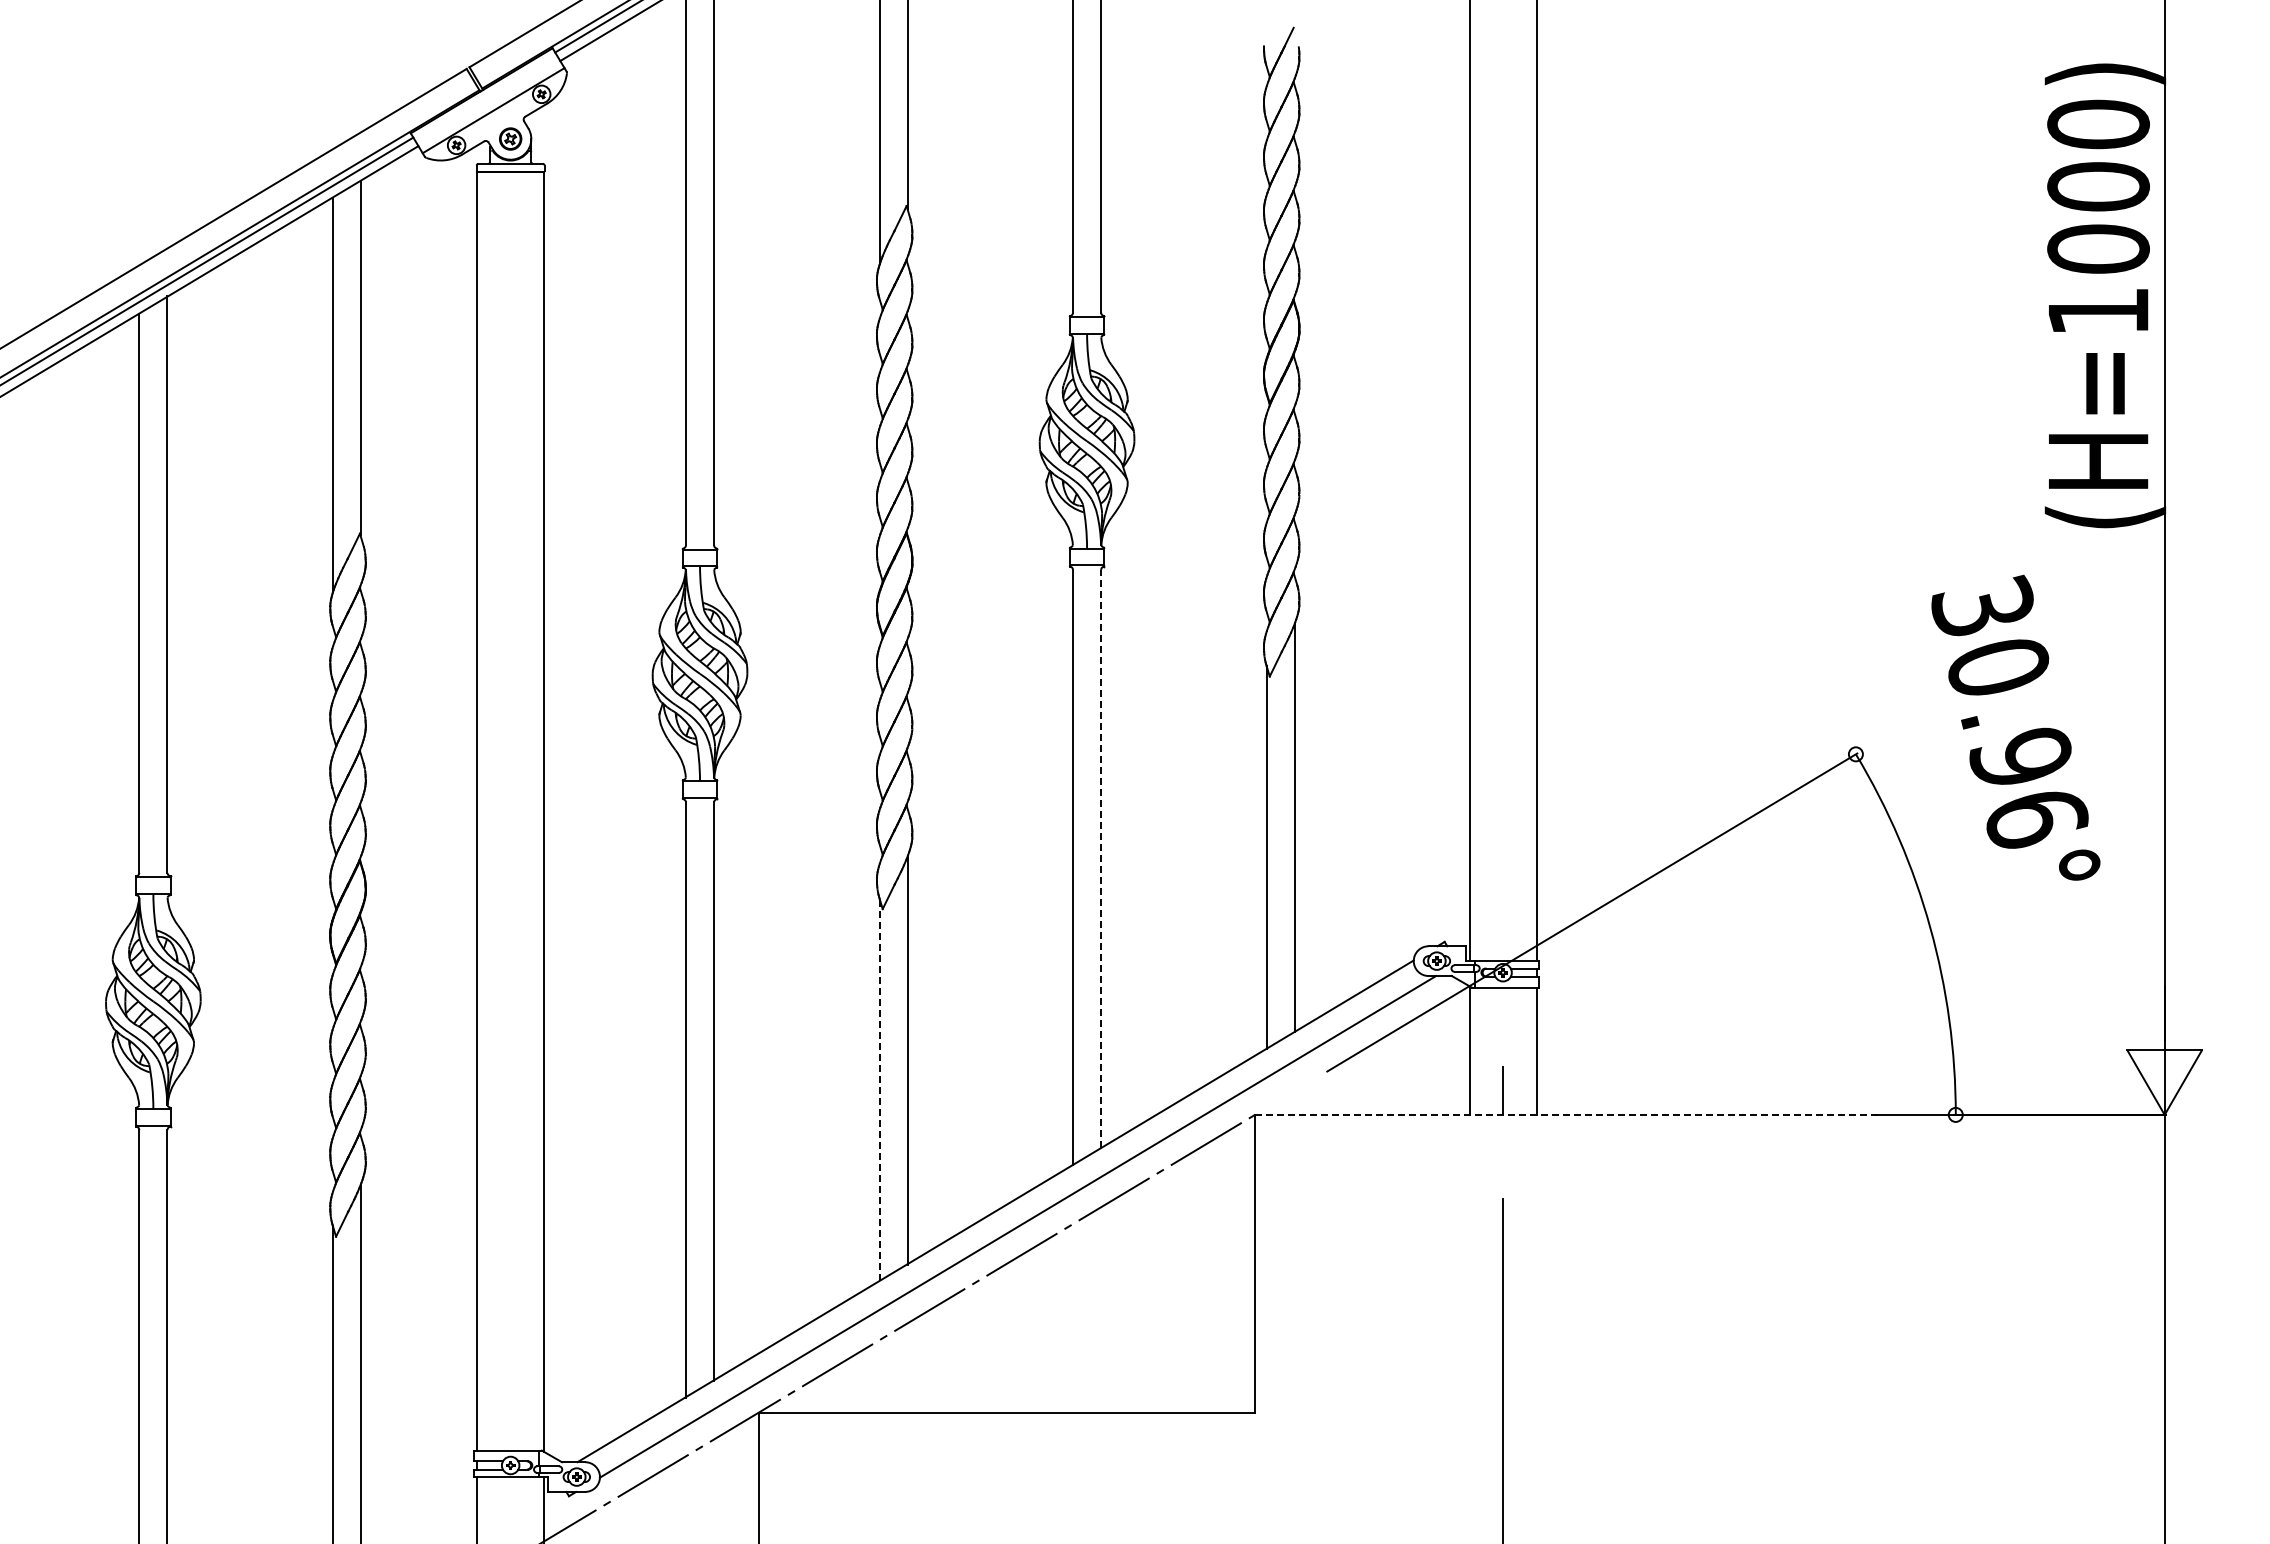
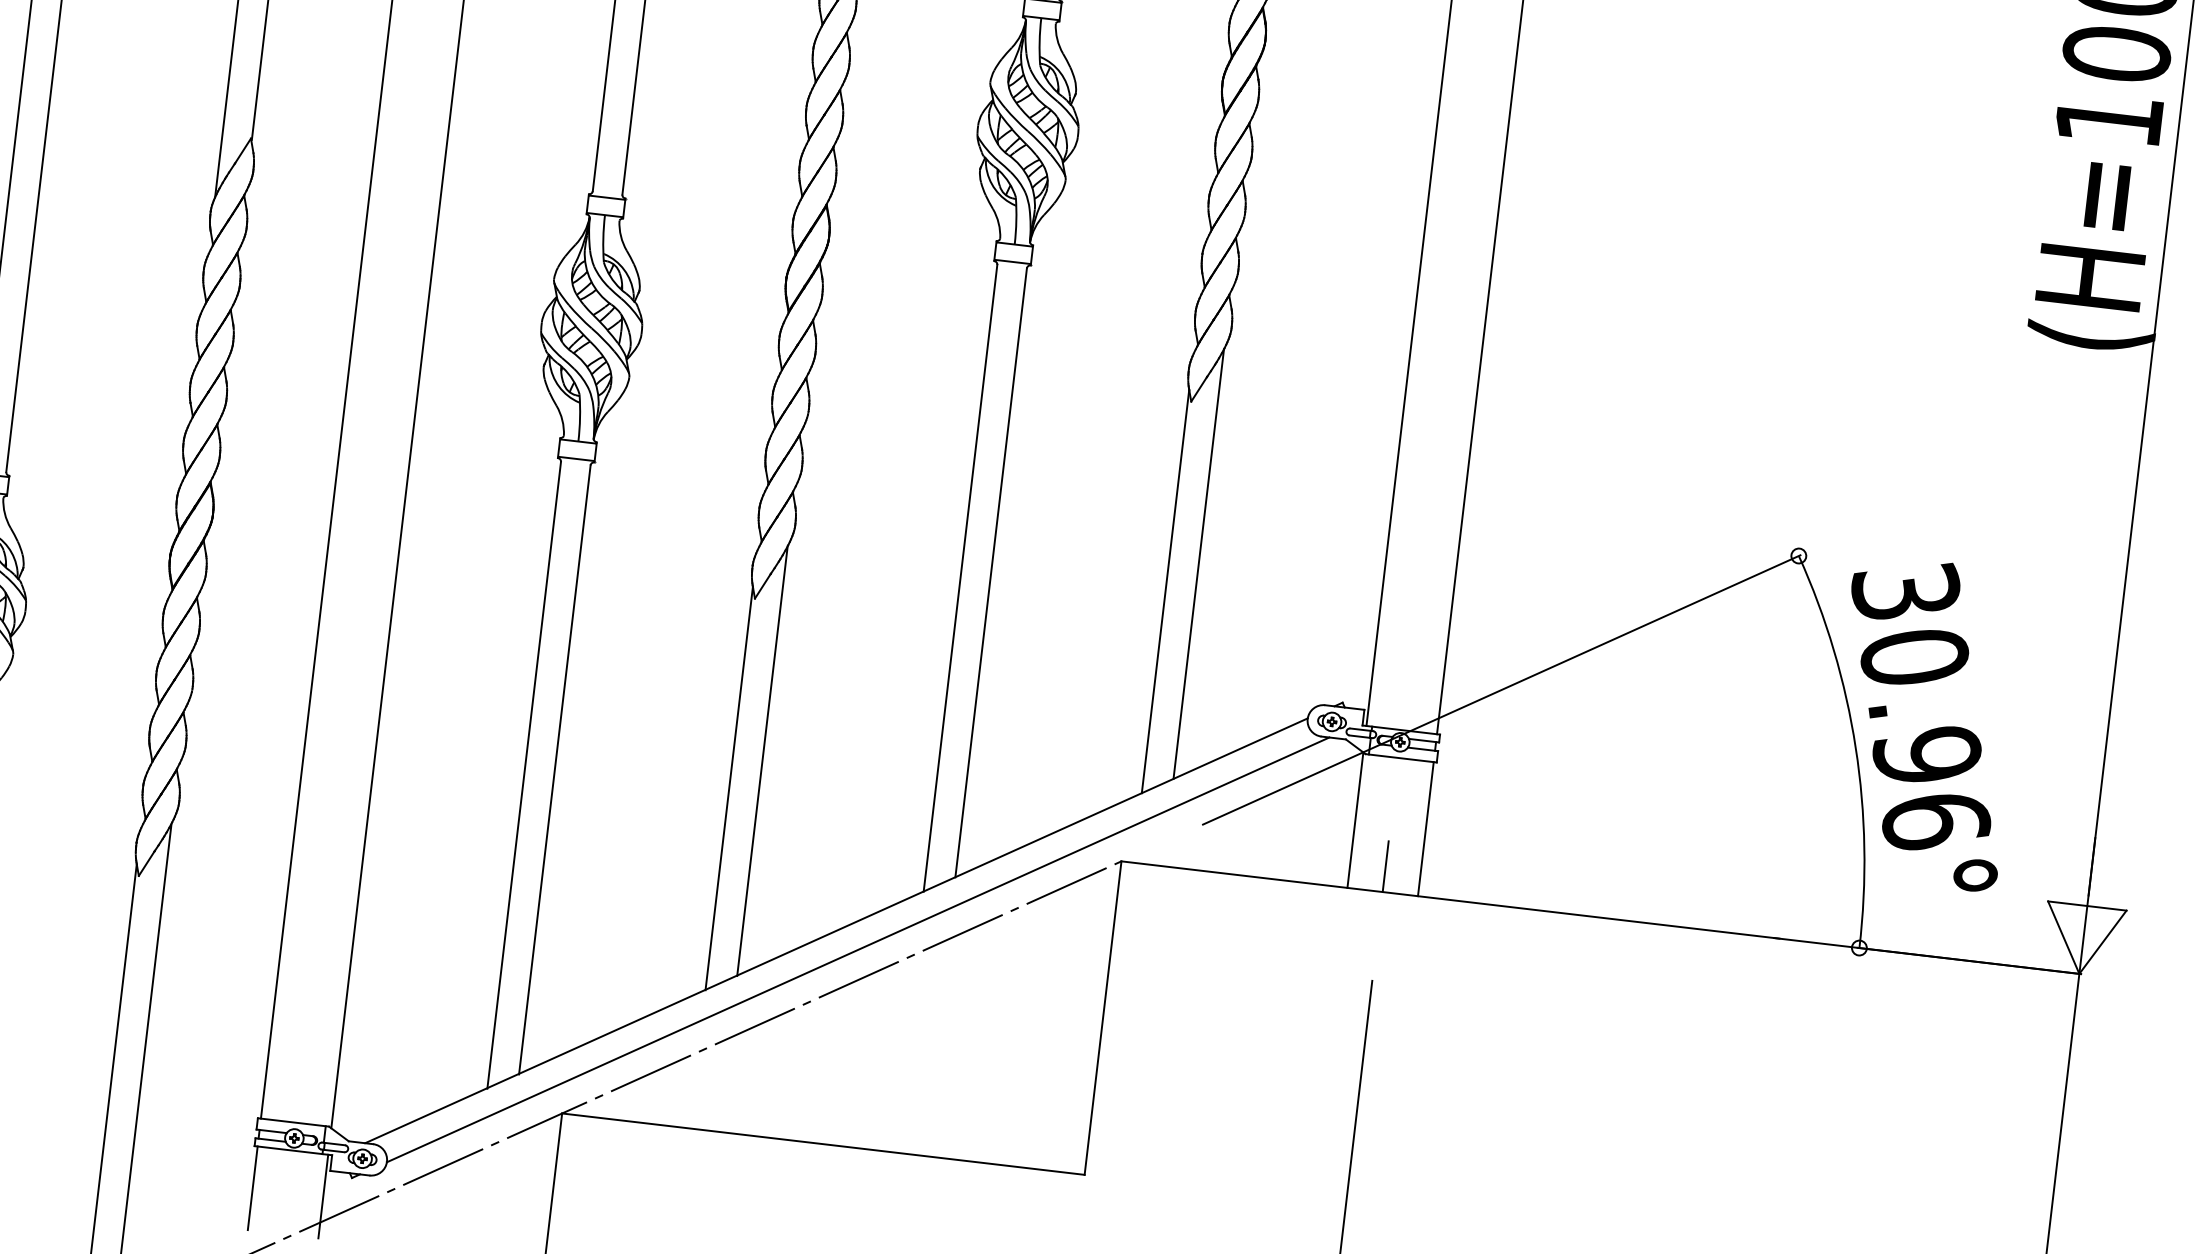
text: (2015, 727) -> (1925, 722), moved
line: (1101, 858) -> (991, 572), dashed -> solid
line: (879, 1089) -> (729, 788), dashed -> solid
line: (1567, 1114) -> (1450, 899), dashed -> solid

